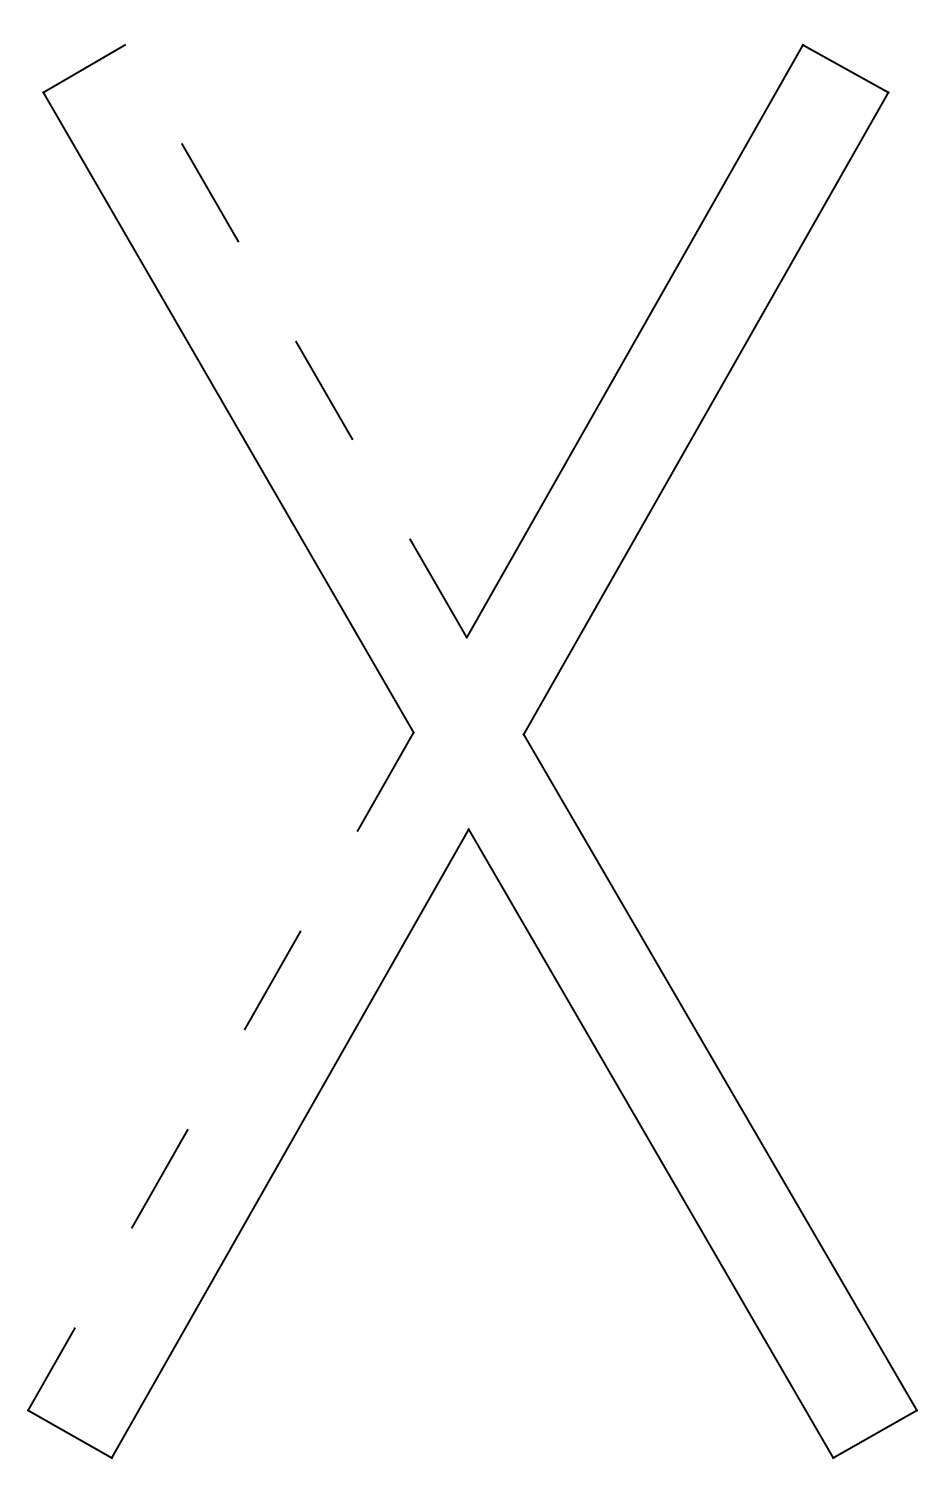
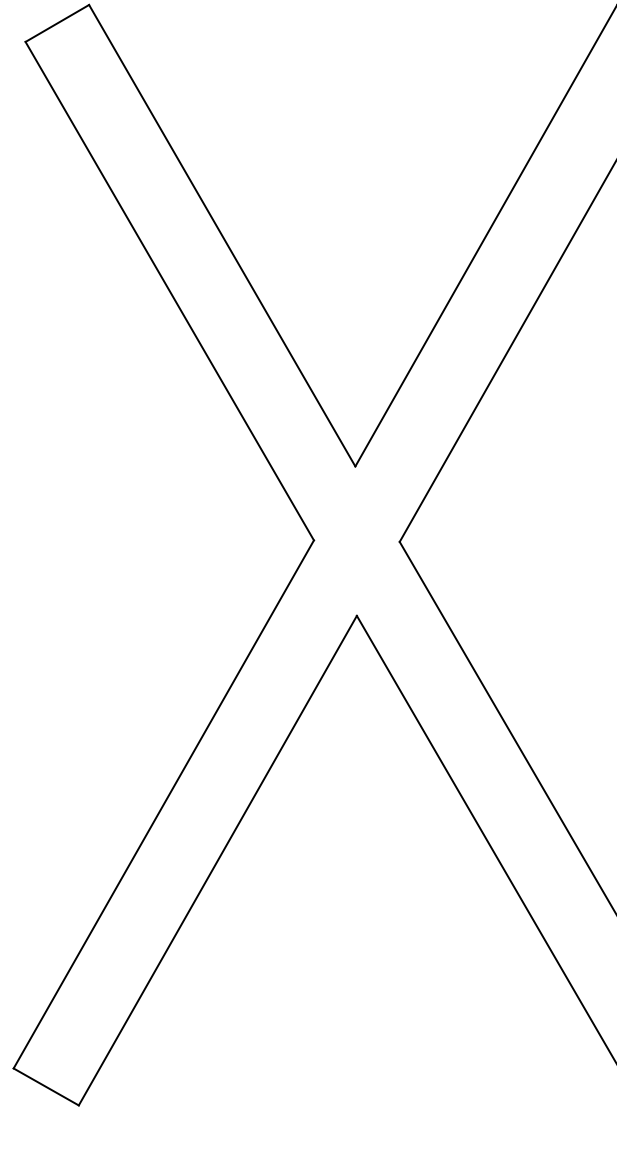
line: (295, 340) -> (221, 235), dashed -> solid
line: (220, 1071) -> (163, 804), dashed -> solid

